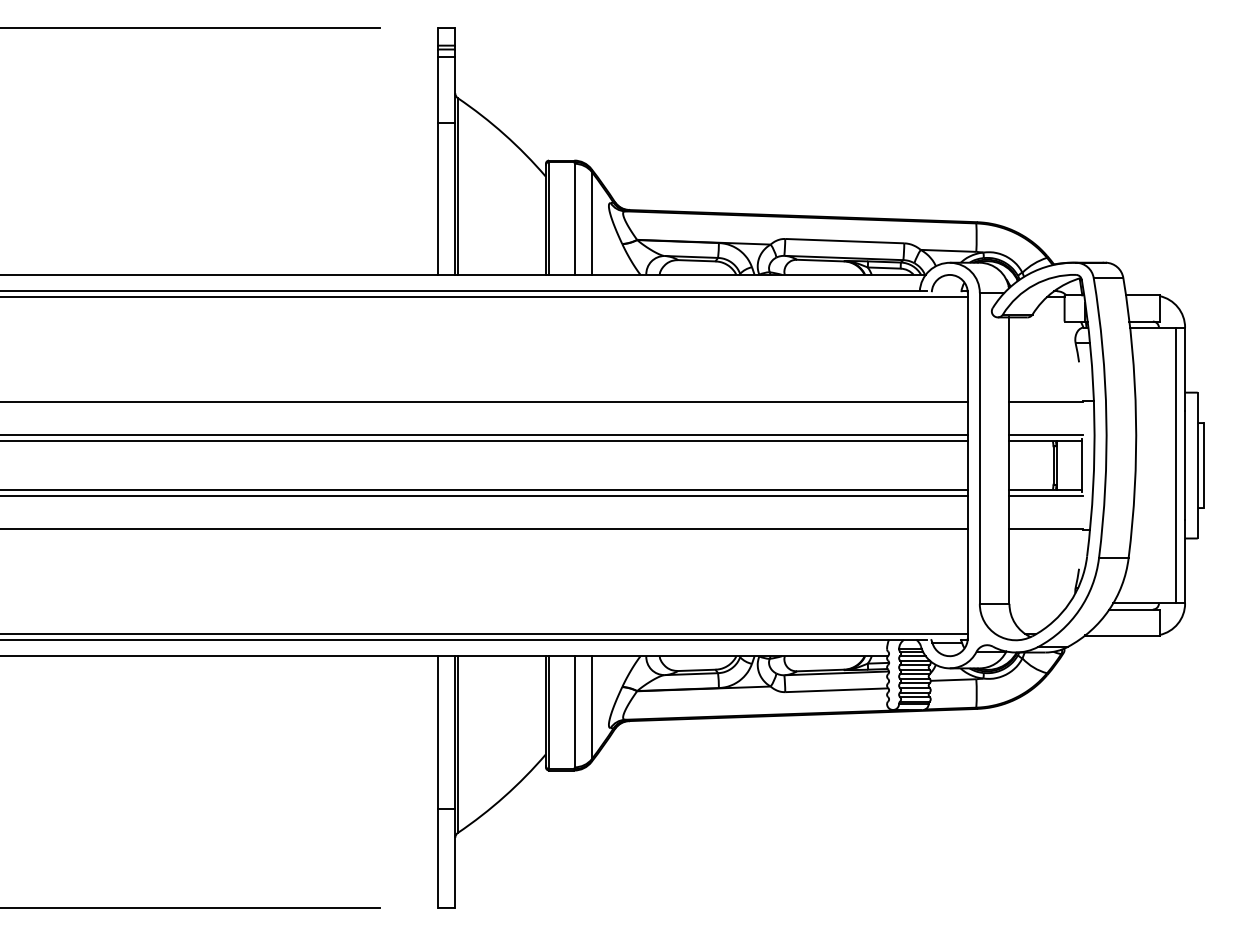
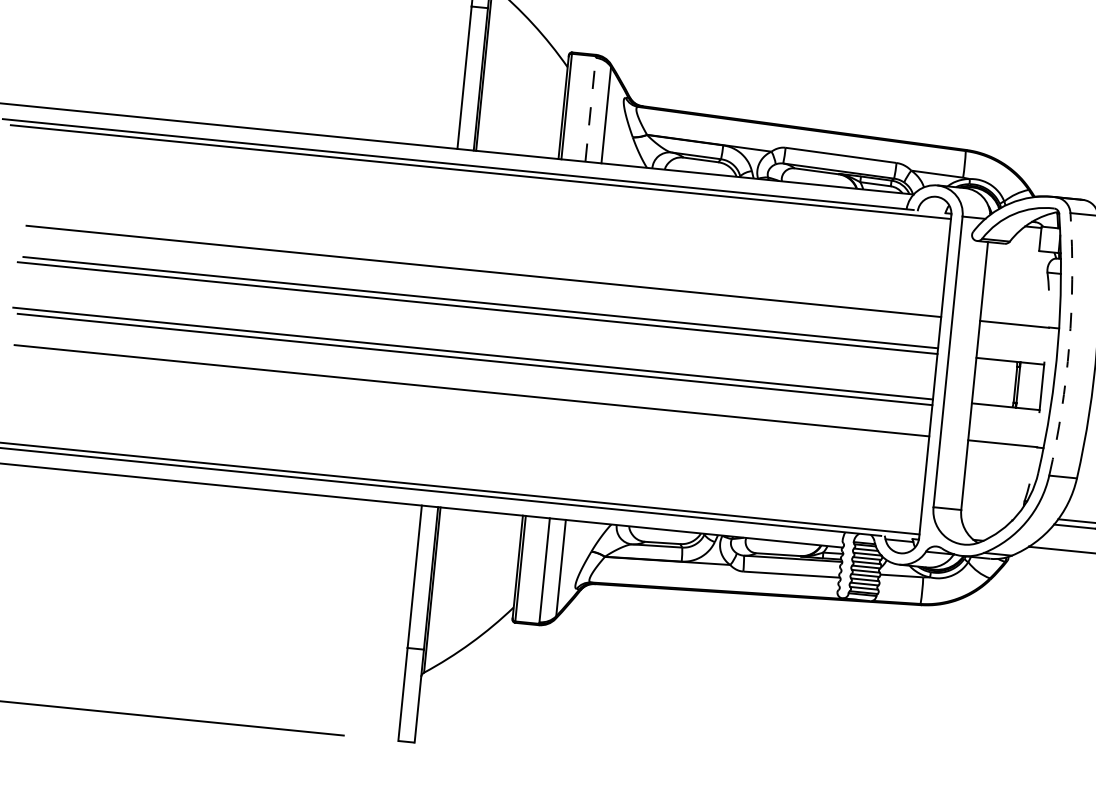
line: (574, 219) -> (590, 109), solid -> dashed
arc: (1106, 417) -> (1069, 344), solid -> dashed
line: (1046, 435) -> (1011, 355), removed
line: (1046, 495) -> (1006, 412), removed

